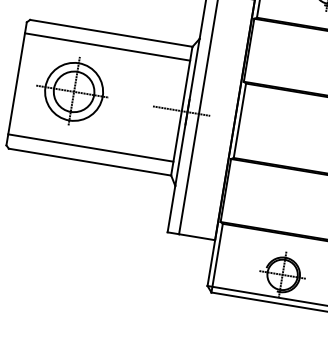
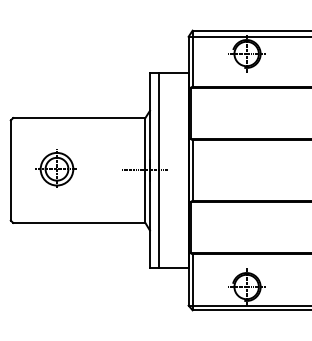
line: (106, 47) -> (77, 129), removed
part: (71, 90) -> (55, 168), size x0.7
line: (90, 147) -> (77, 211), removed

